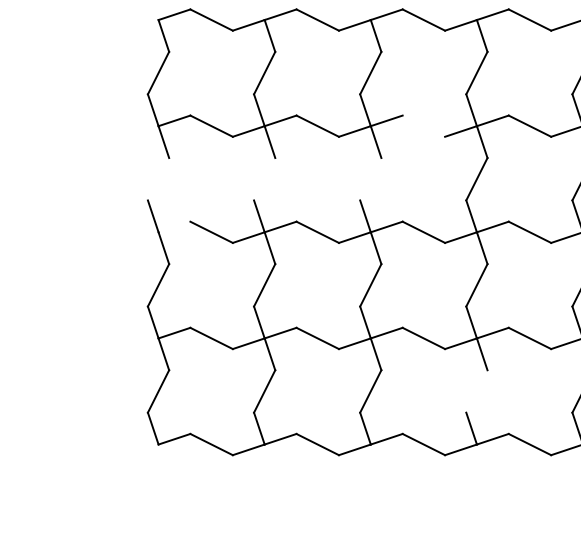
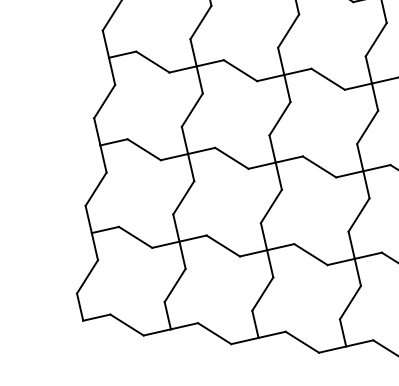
line: (423, 125) -> (327, 78), added
line: (158, 179) -> (104, 101), added
line: (264, 179) -> (192, 110), added
line: (370, 179) -> (279, 118), added
line: (174, 226) -> (114, 141), added
line: (476, 391) -> (350, 302), added

